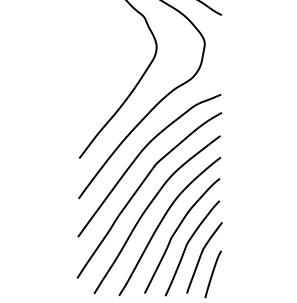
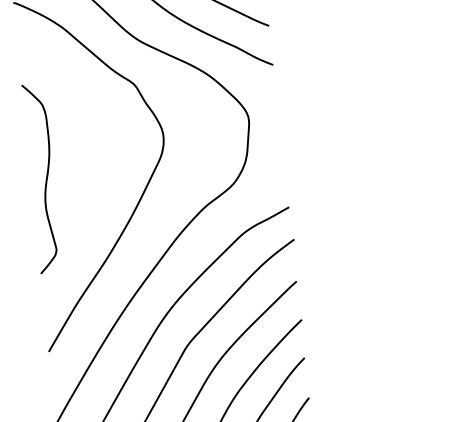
curve: (88, 62) -> (44, 178), added

